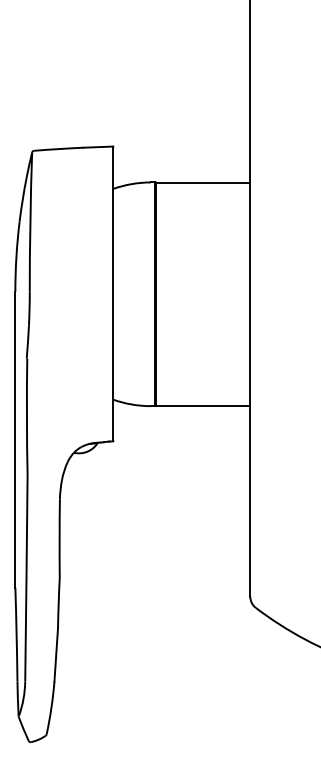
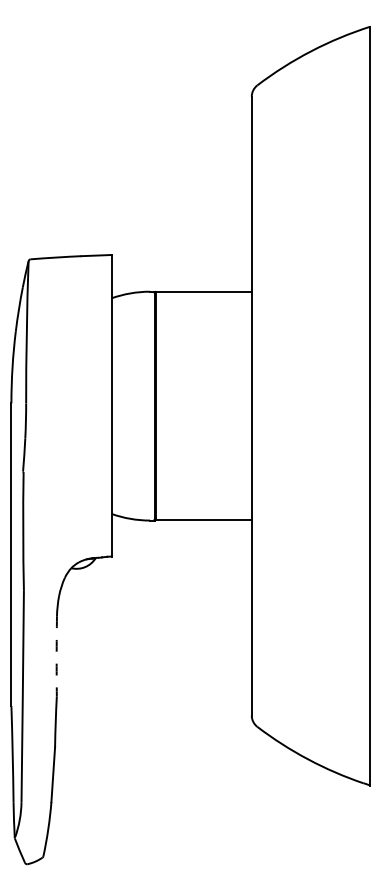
arc: (59, 539) -> (56, 656), solid -> dashed

